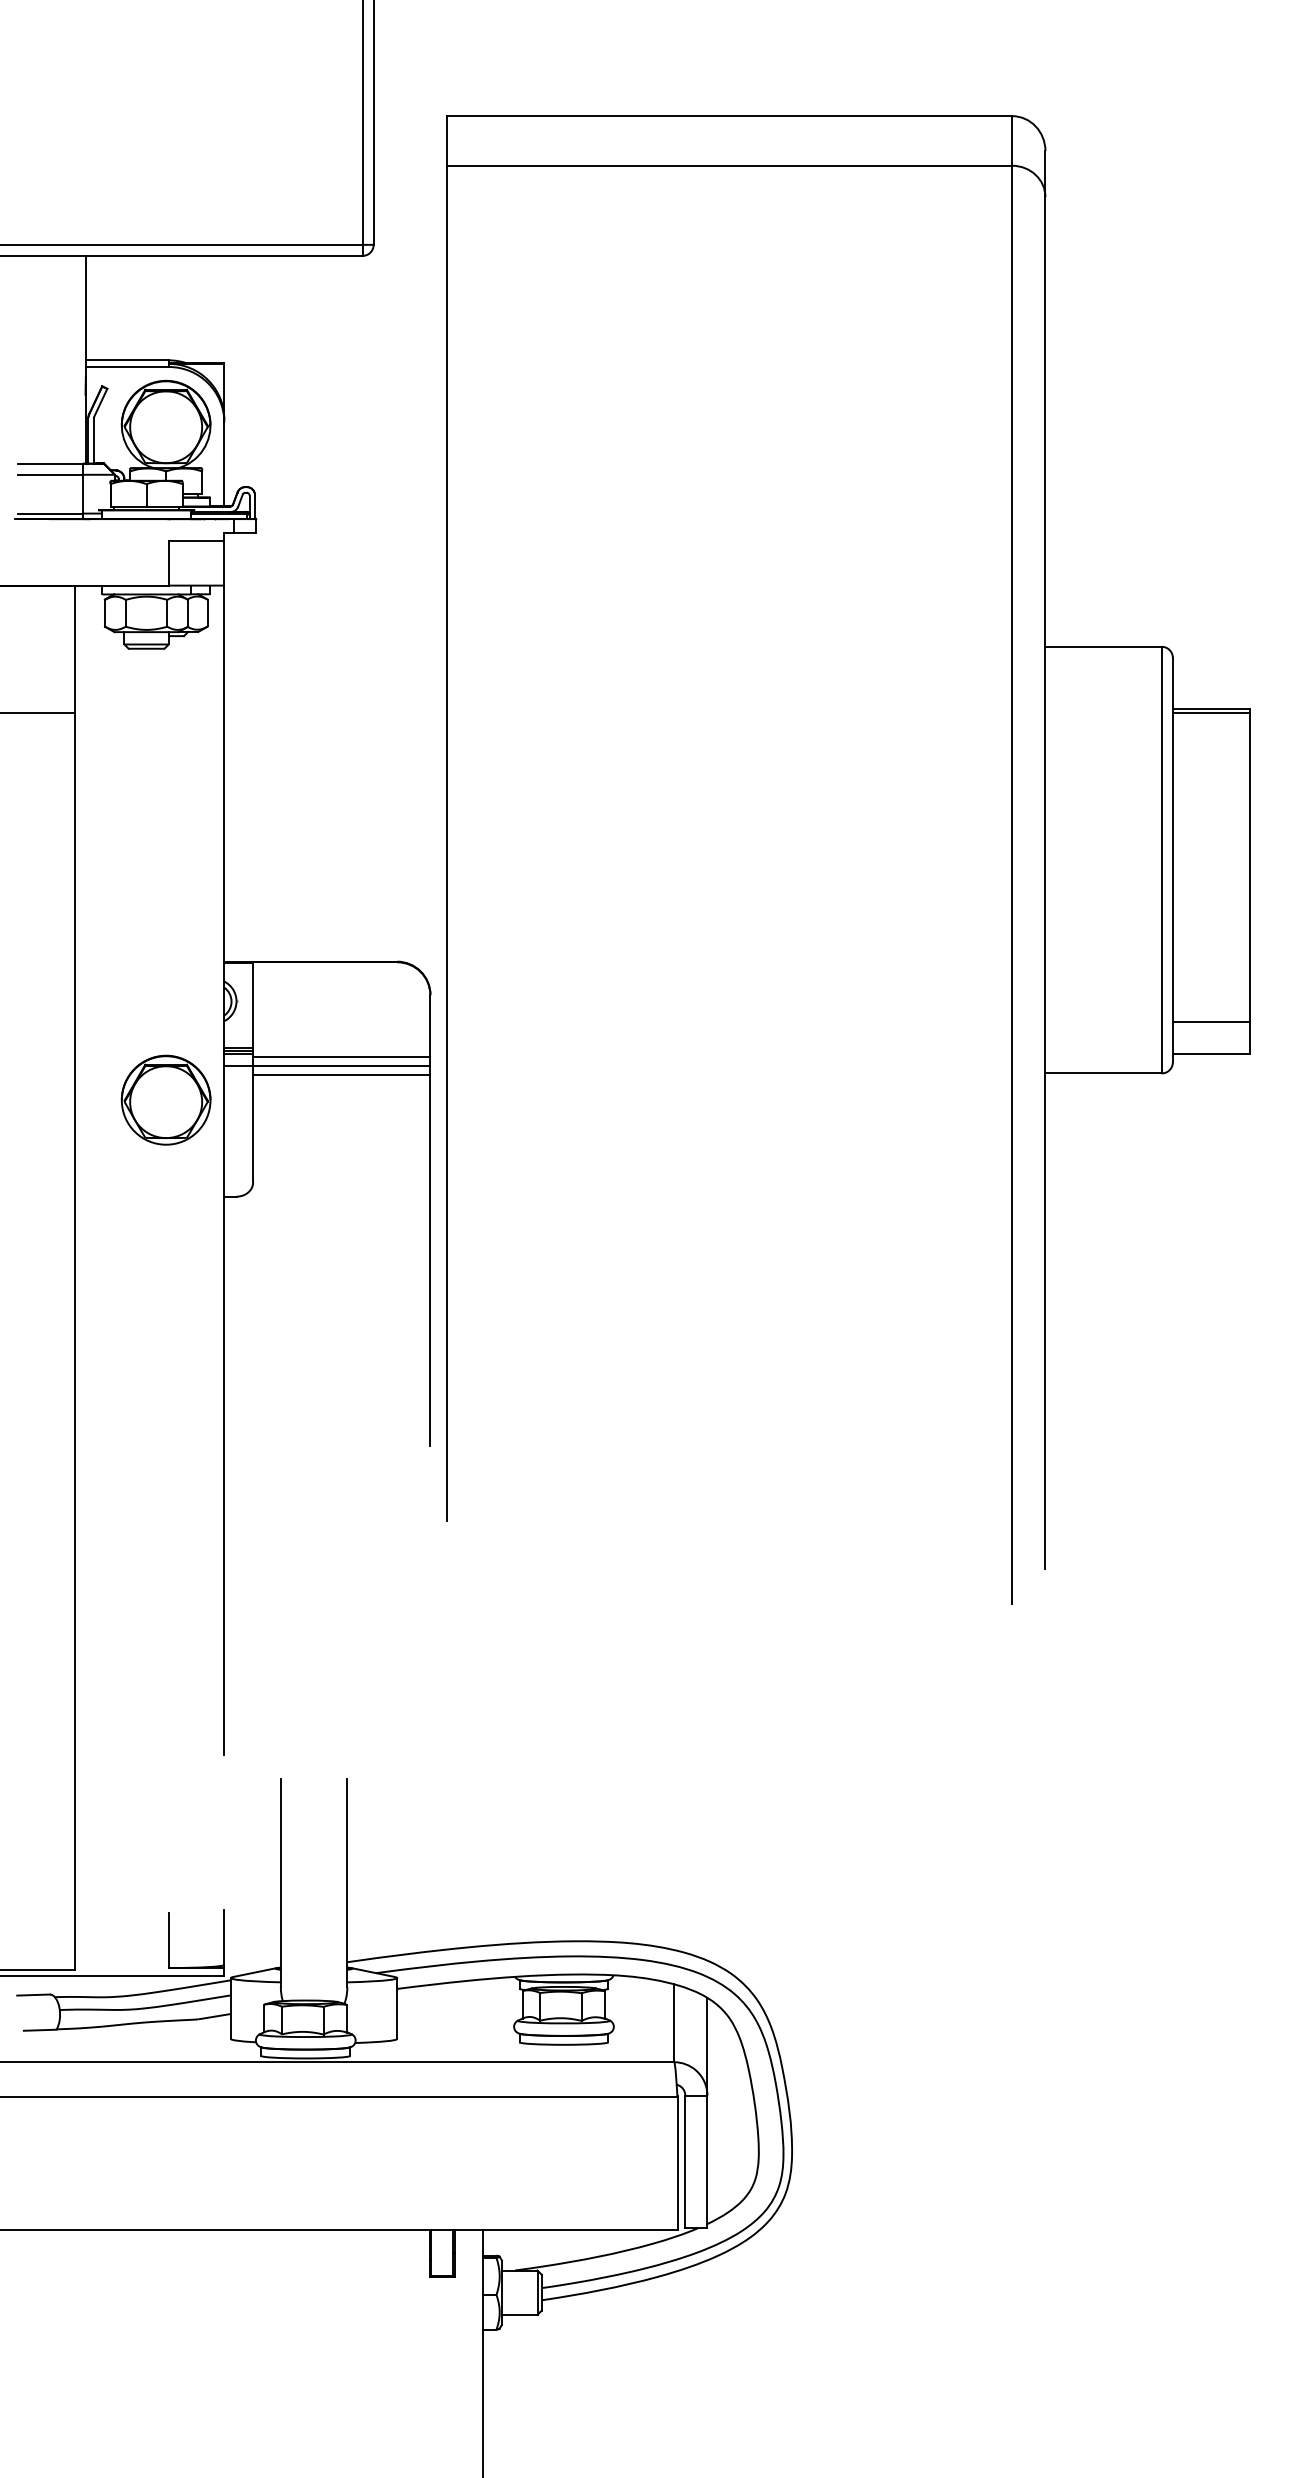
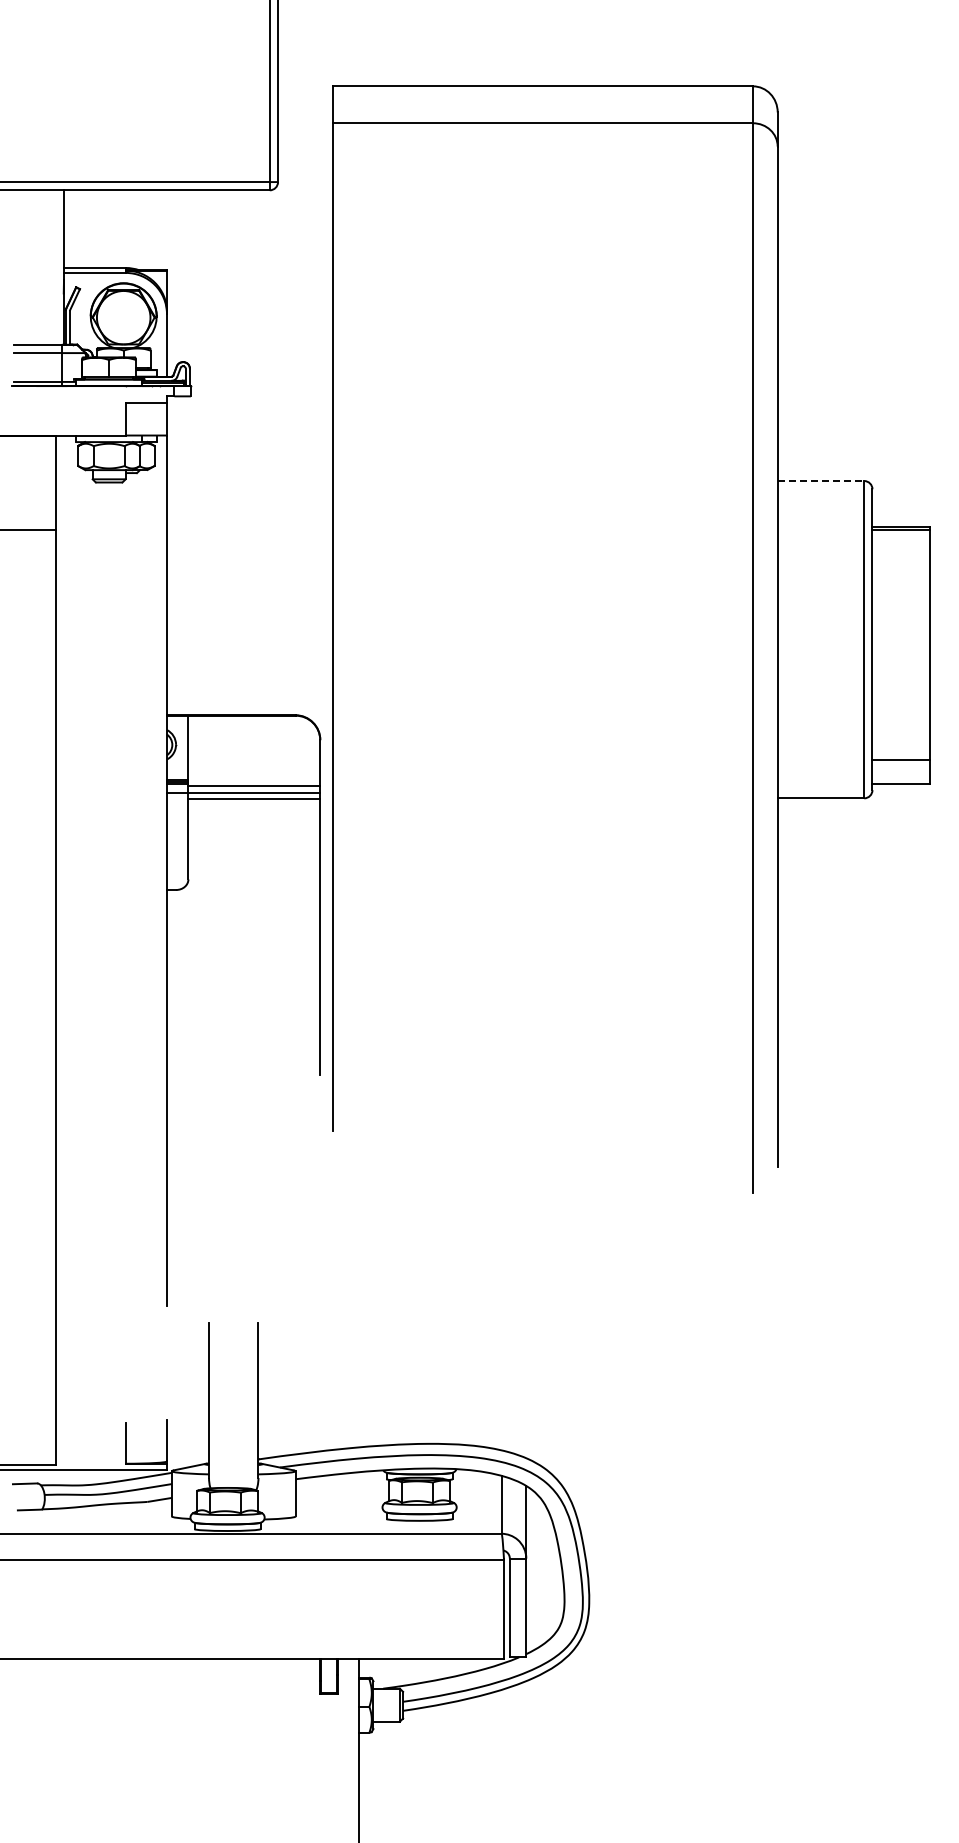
line: (1104, 647) -> (821, 481), solid -> dashed
part: (165, 1100) -> (123, 818), removed

